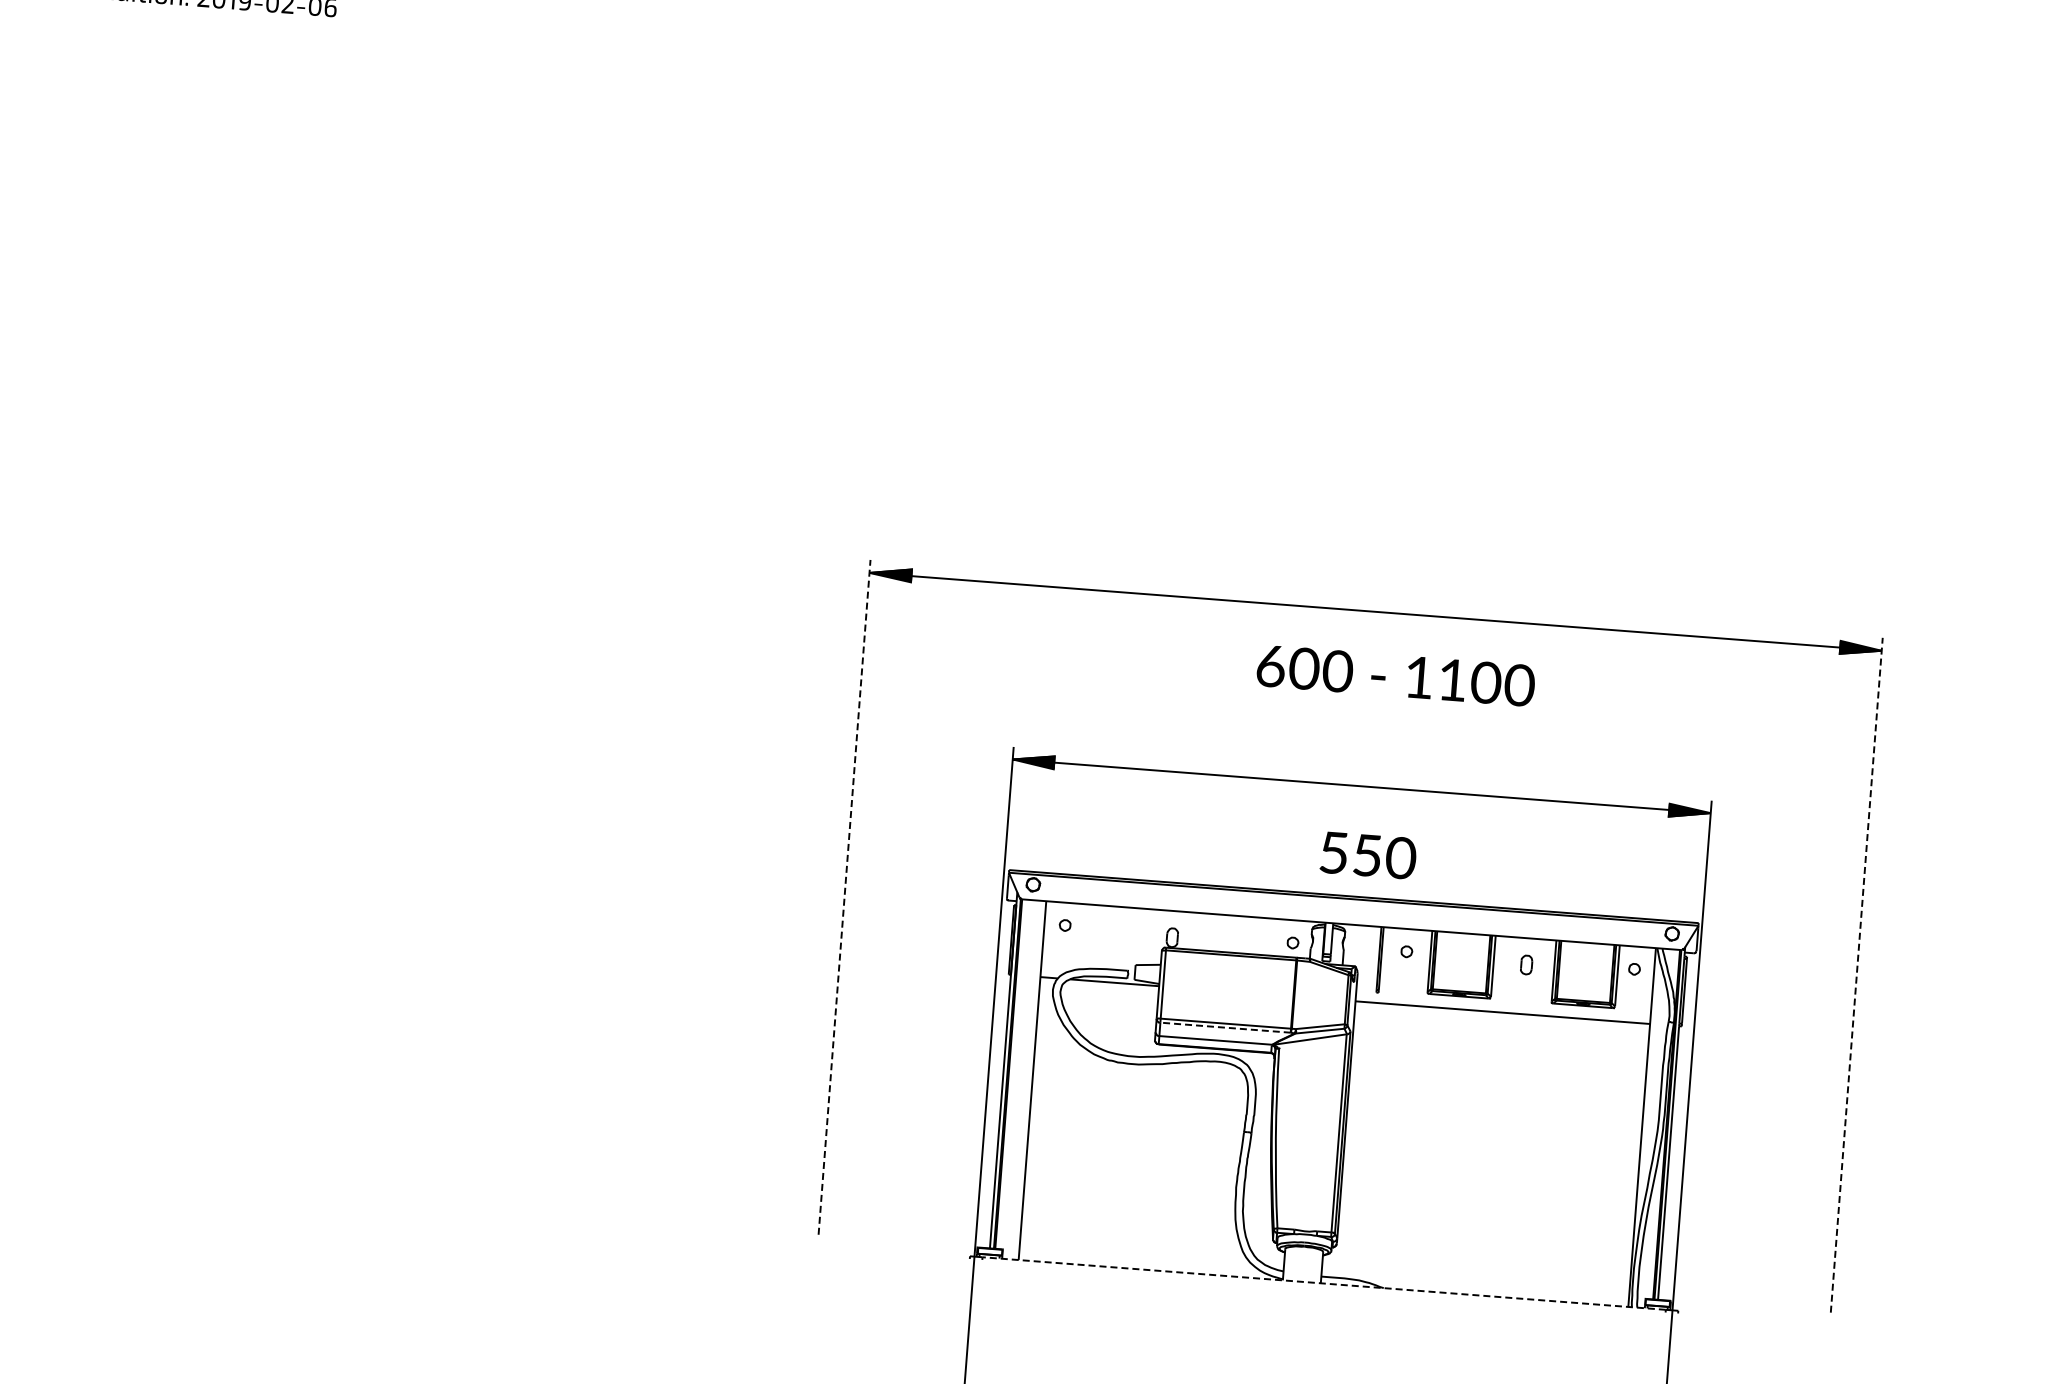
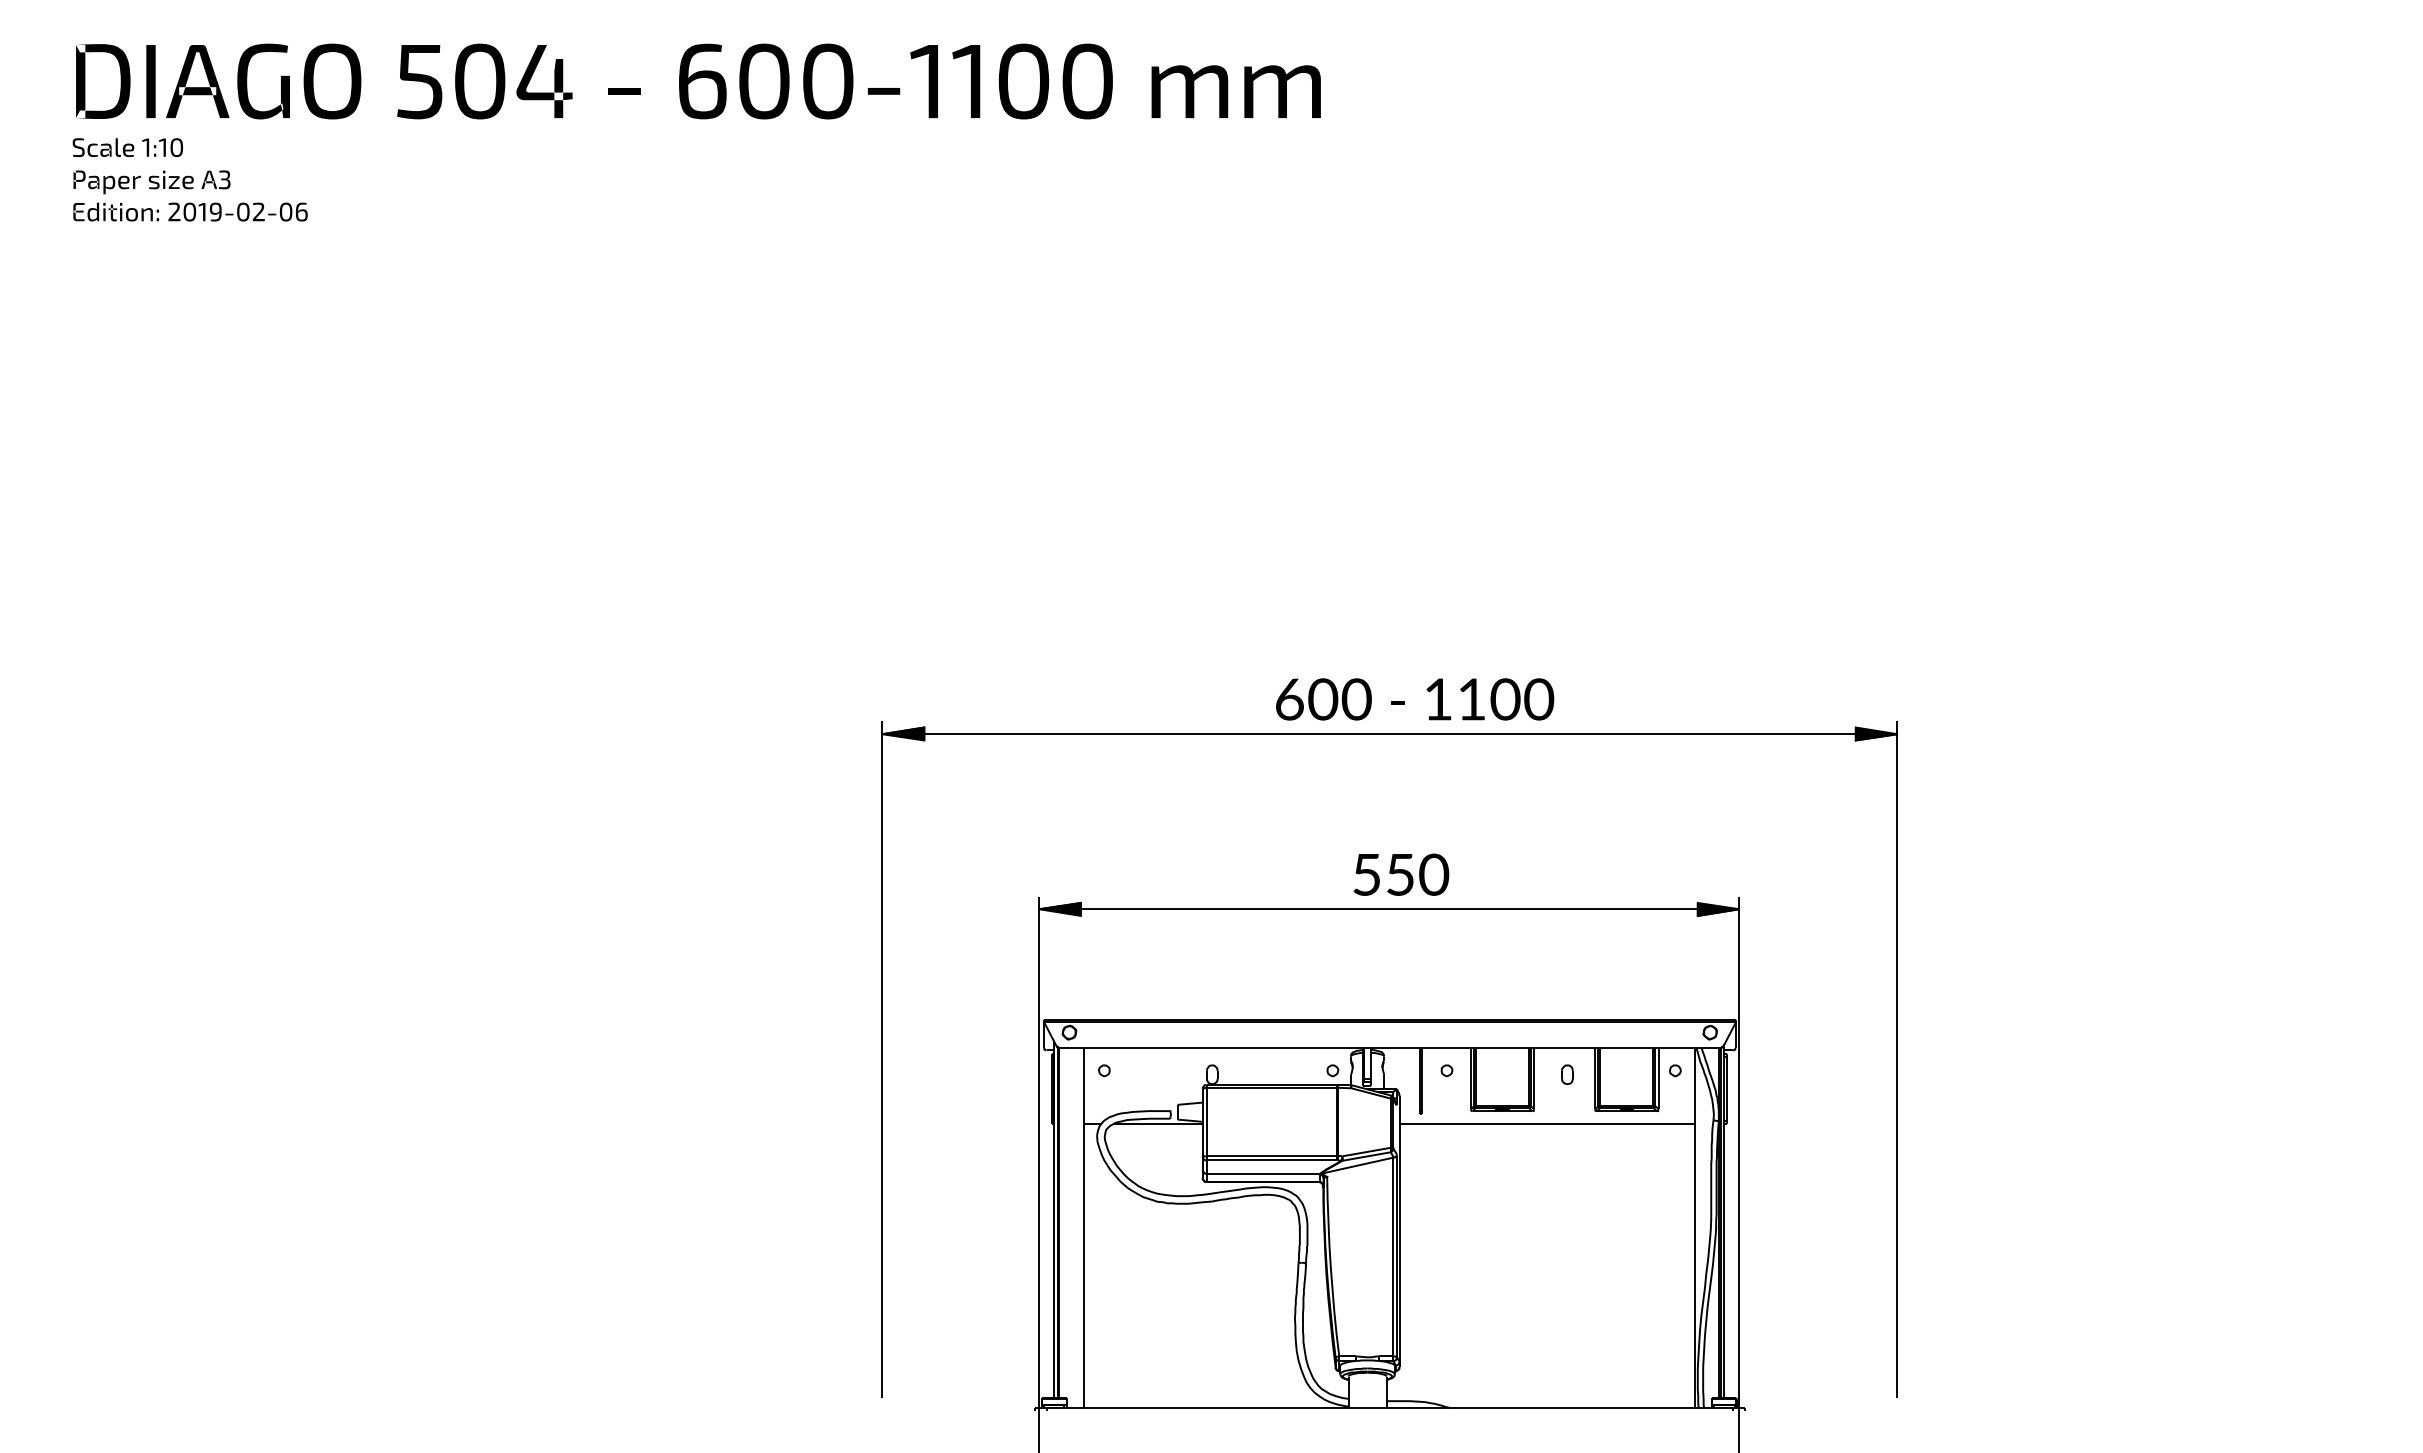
text: (1396, 675) -> (1415, 699), moved
text: (1368, 855) -> (1401, 874), moved
line: (844, 897) -> (882, 1059), dashed -> solid
line: (1856, 975) -> (1897, 1059), dashed -> solid
line: (1224, 1027) -> (1271, 1160), dashed -> solid
line: (1324, 1283) -> (1390, 1407), dashed -> solid

